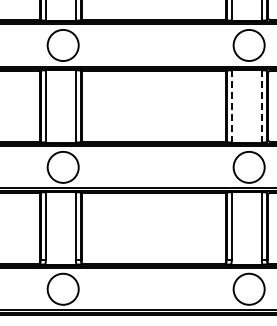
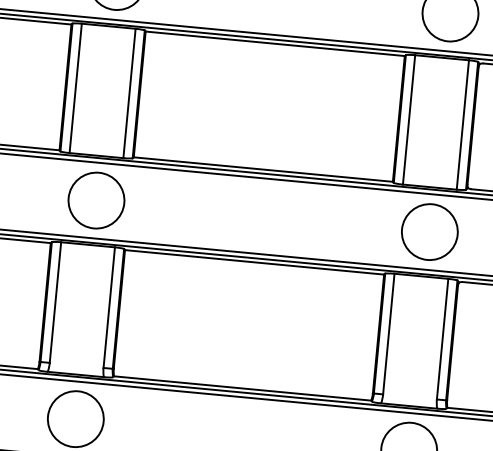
line: (231, 105) -> (408, 118), dashed -> solid
line: (261, 106) -> (462, 125), dashed -> solid

